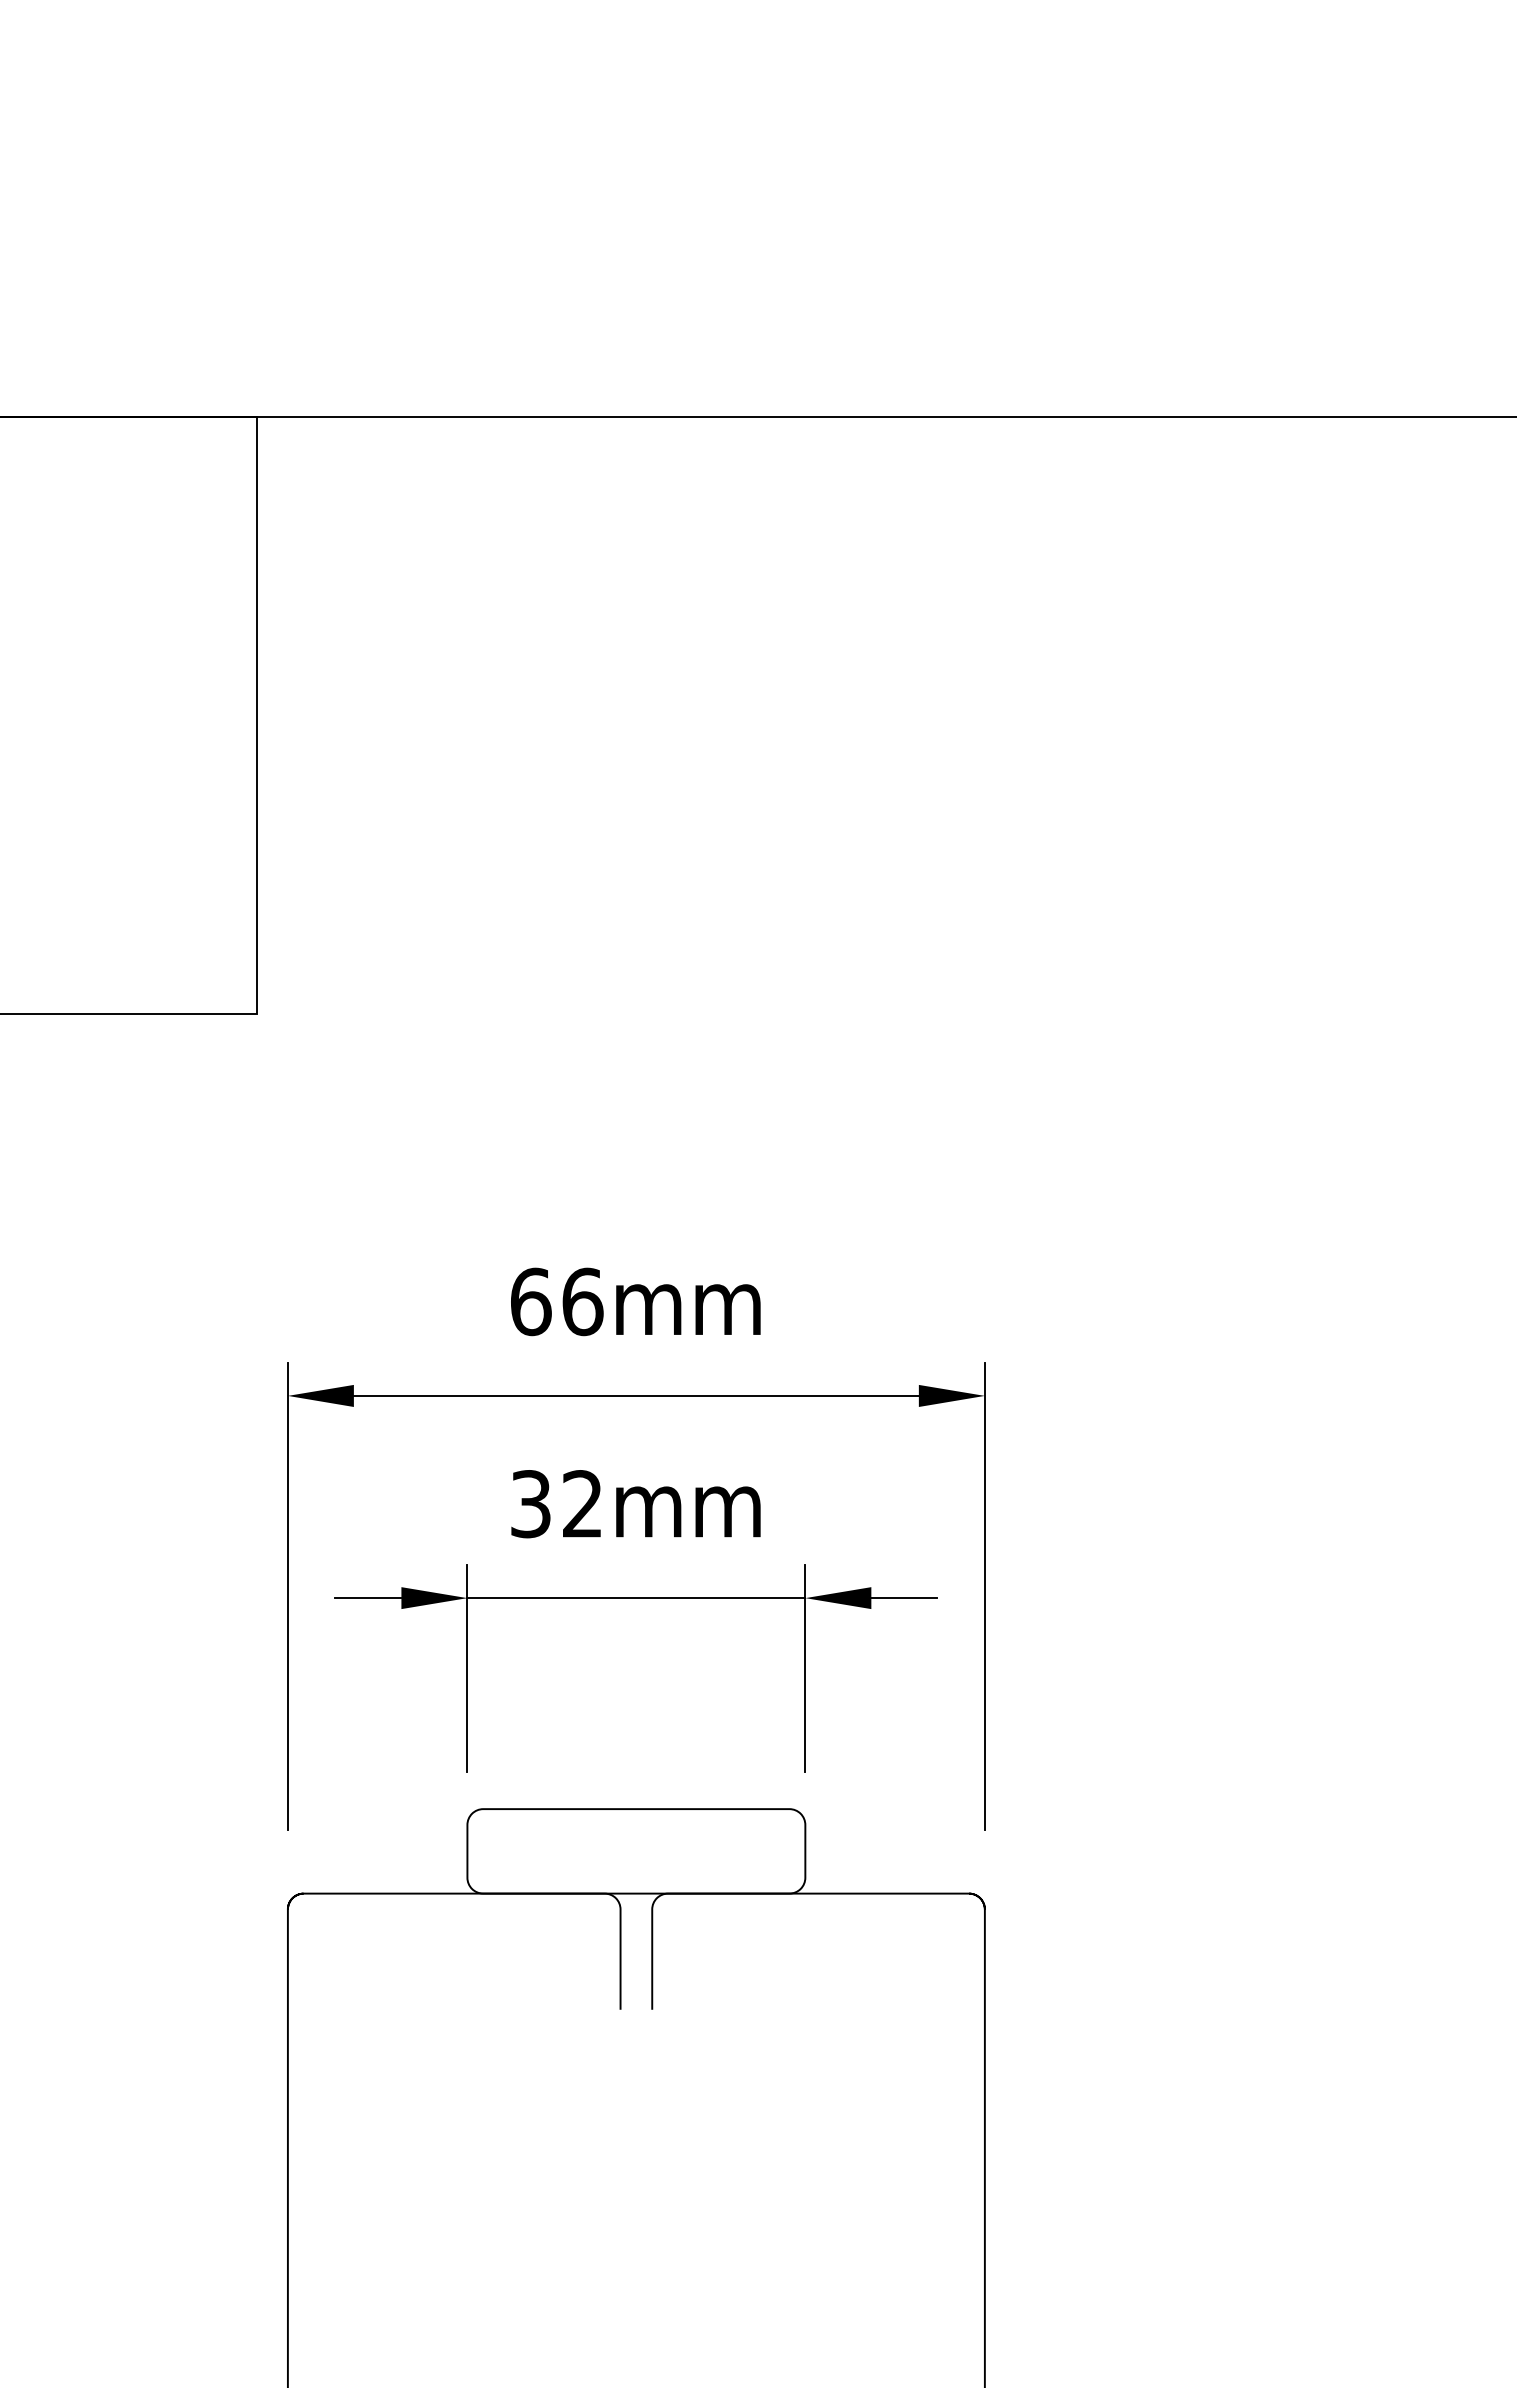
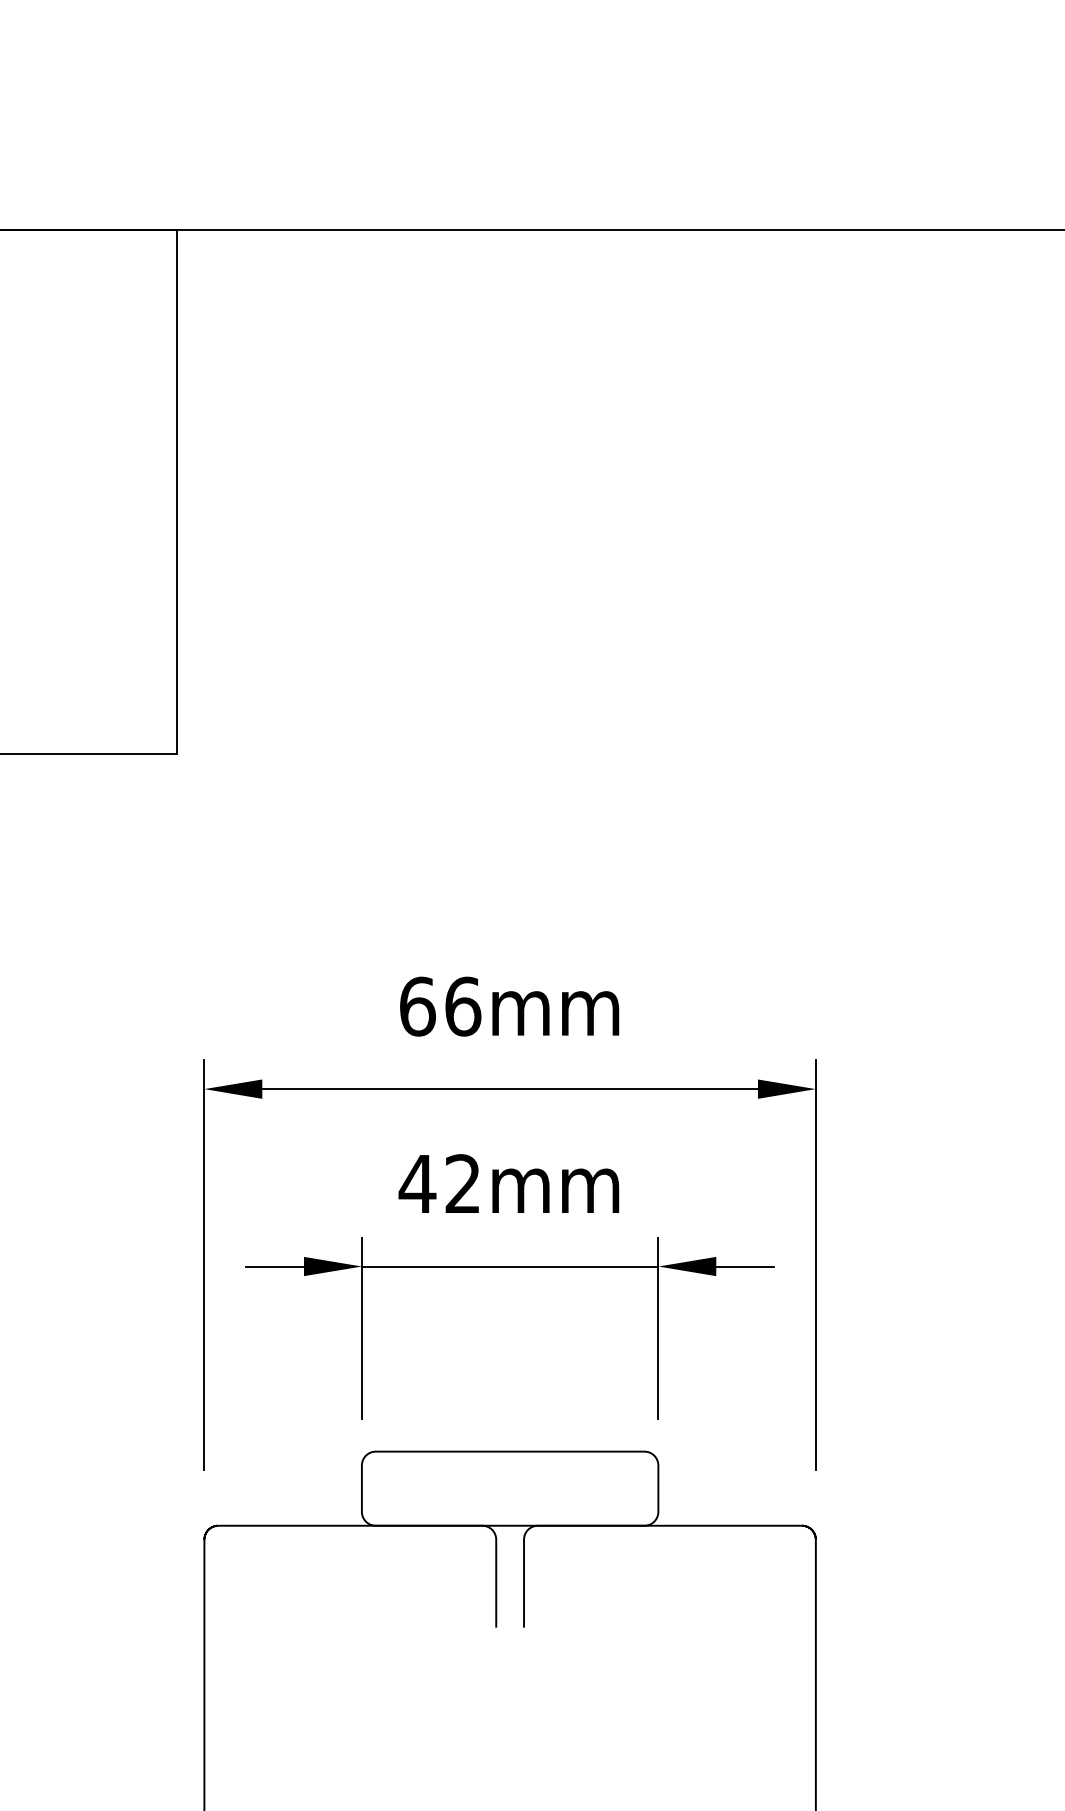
text: (530, 1504) -> (417, 1184), 32mm -> 42mm

